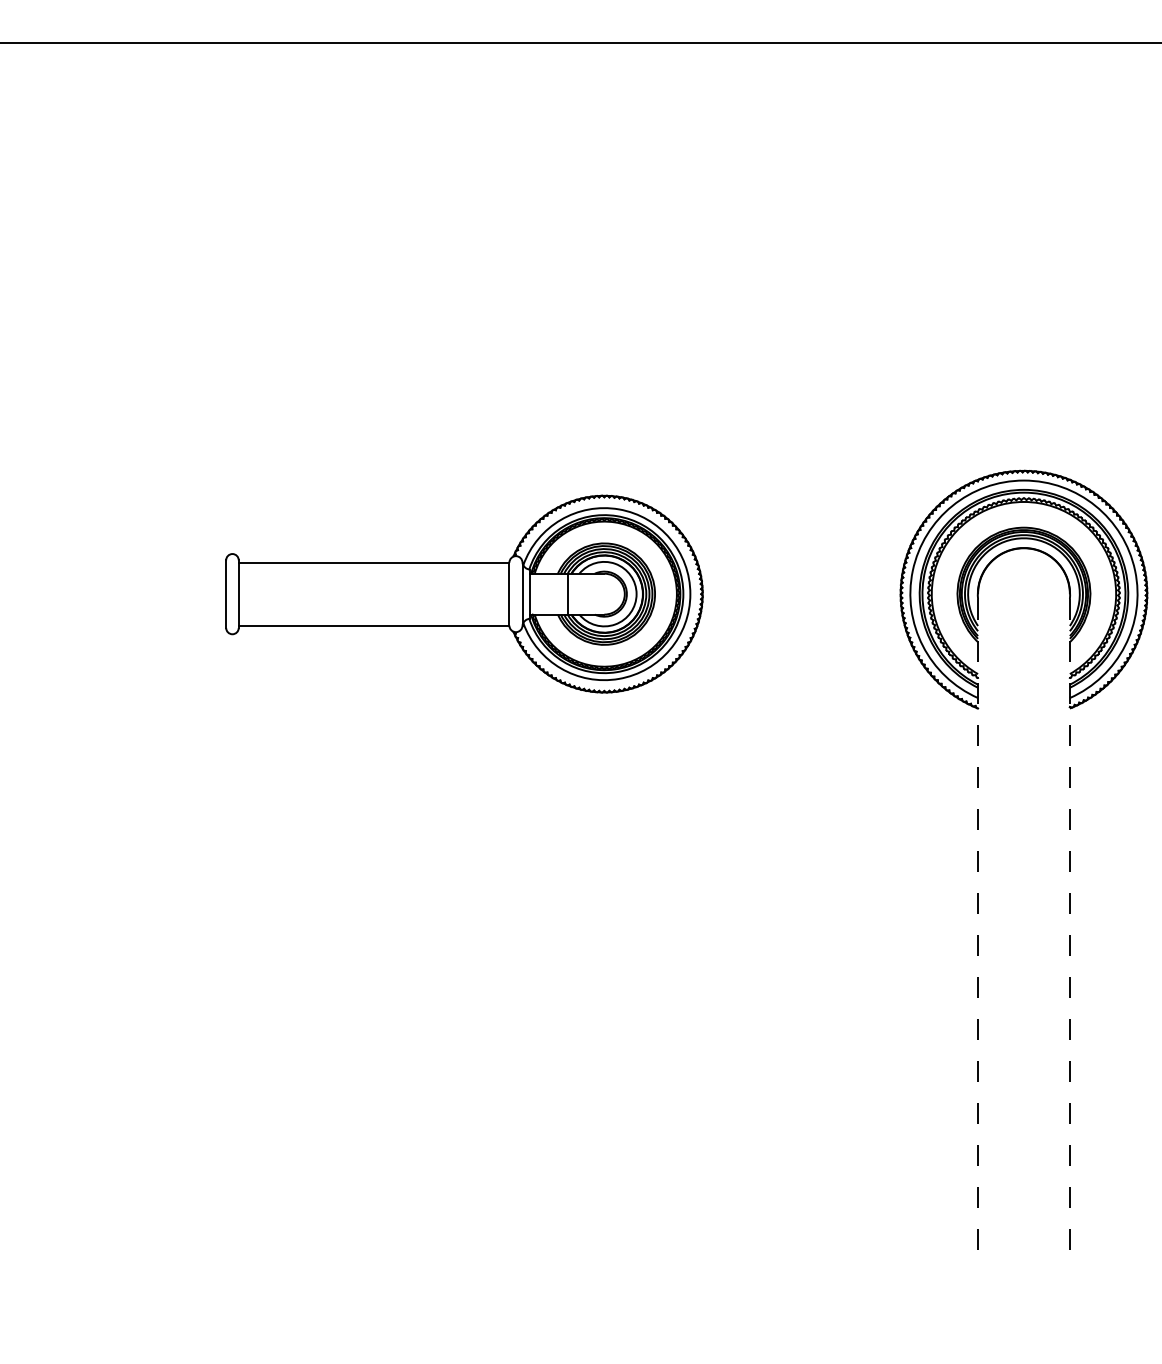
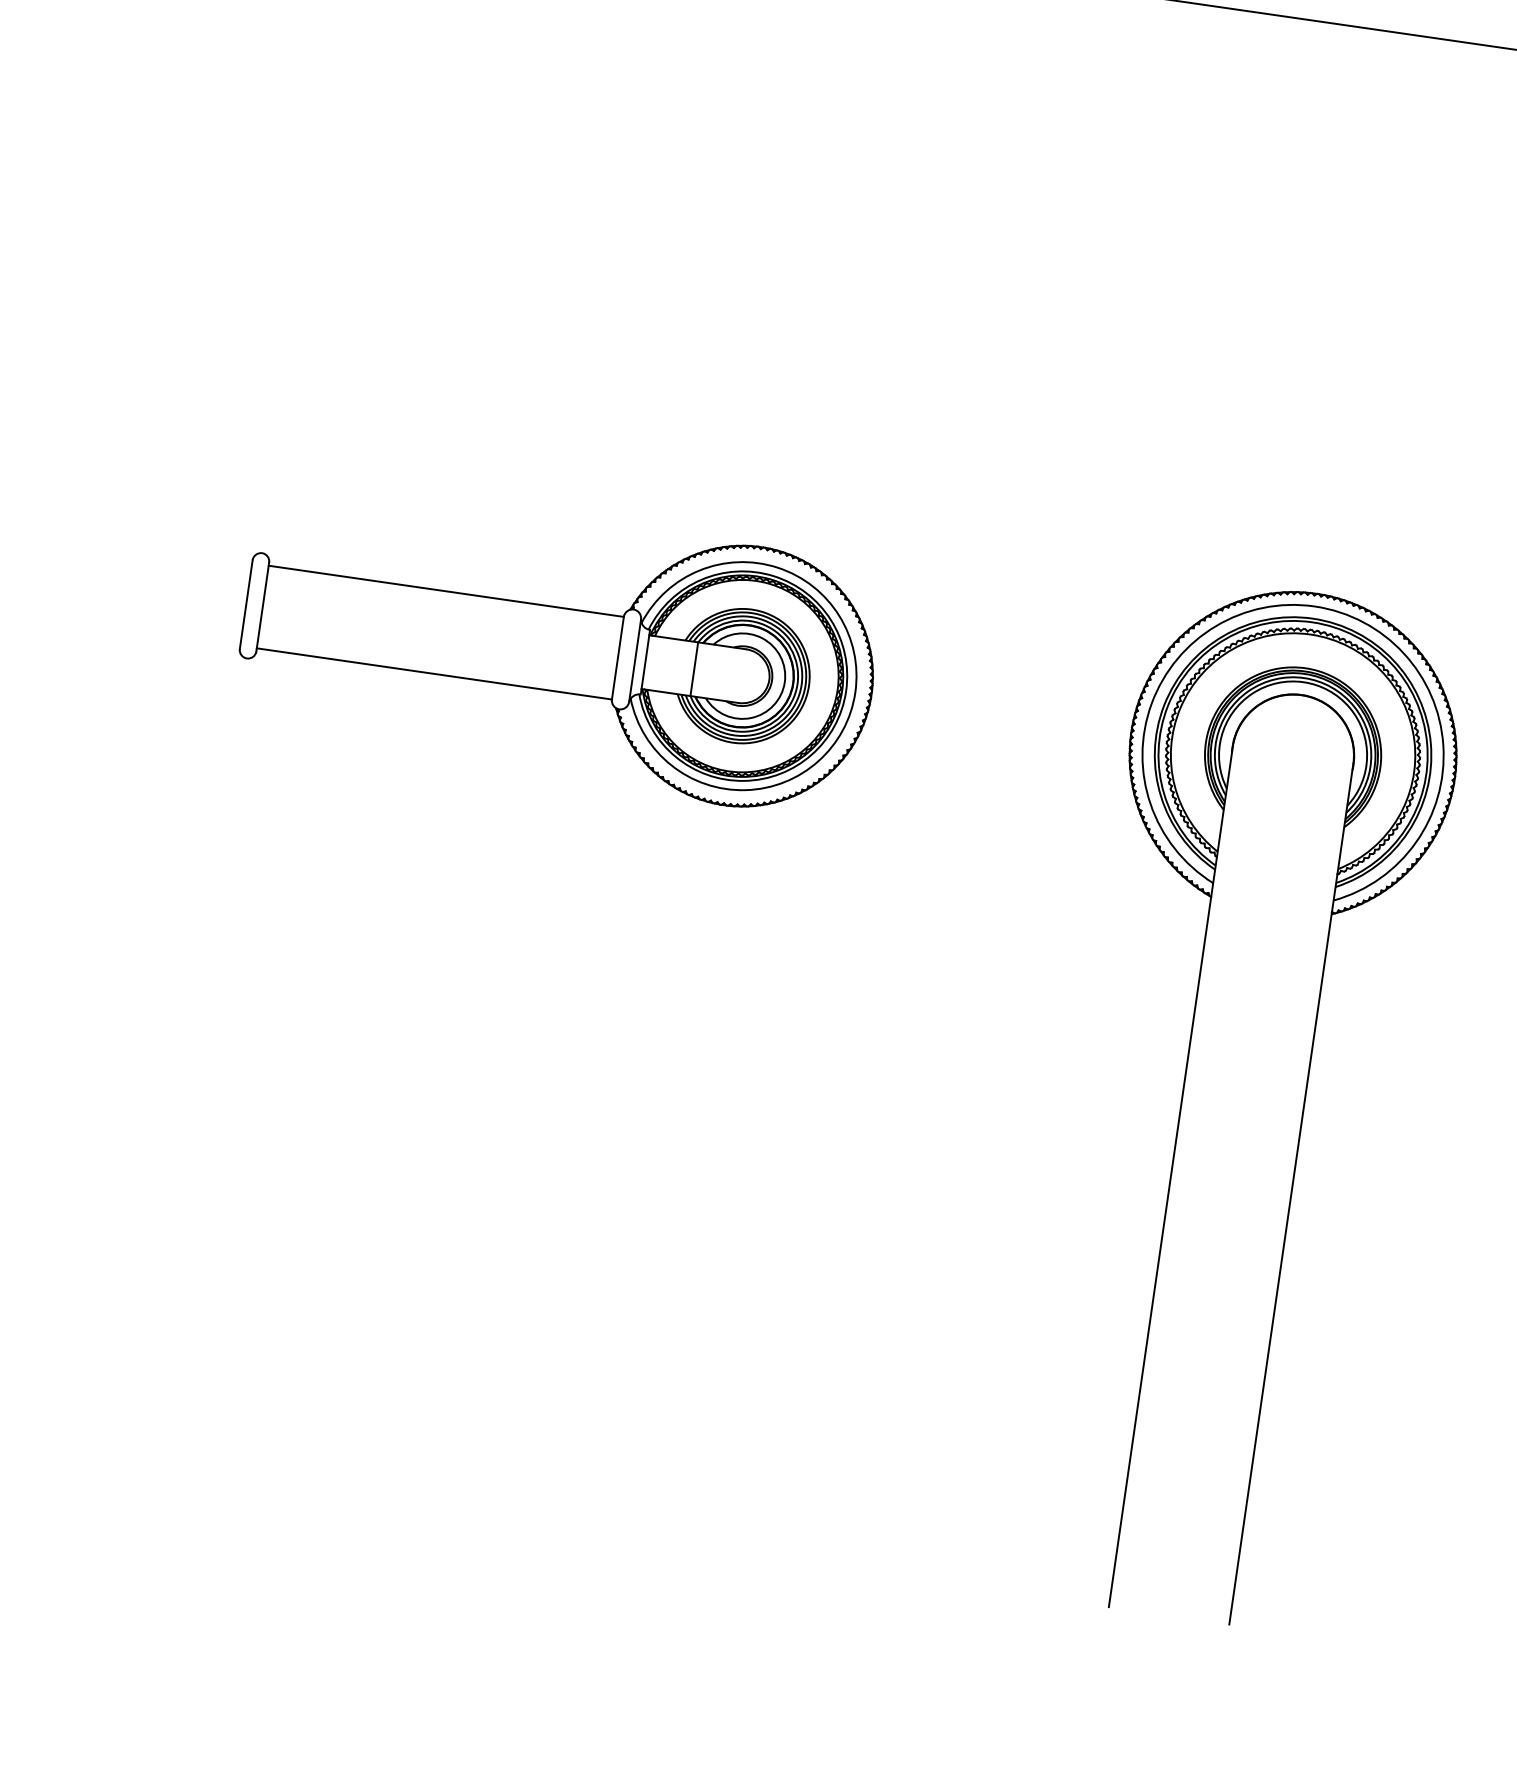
line: (978, 921) -> (1171, 1176), dashed -> solid
line: (1069, 921) -> (1290, 1193), dashed -> solid

